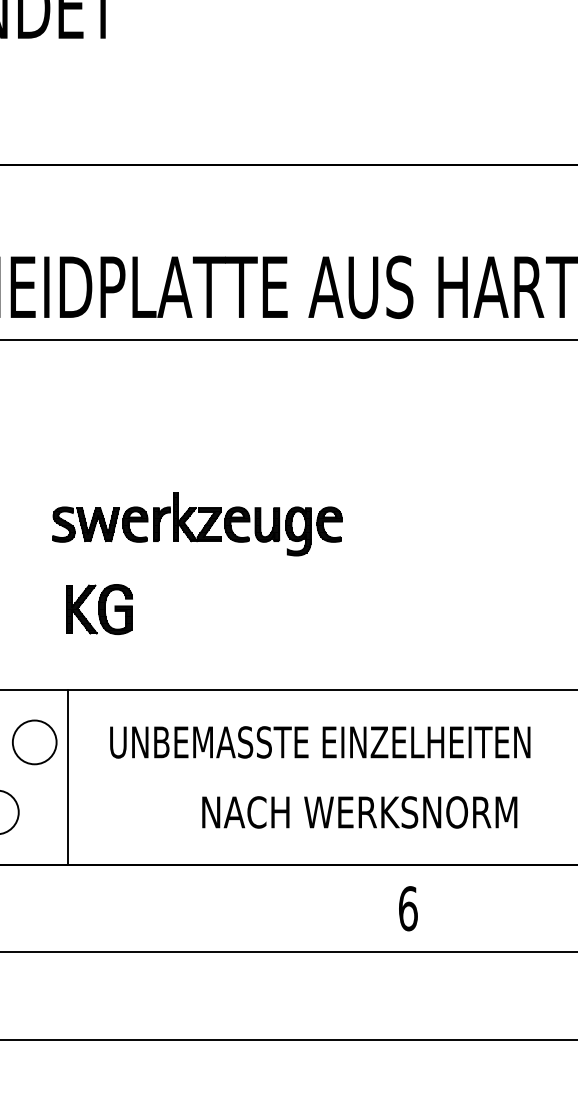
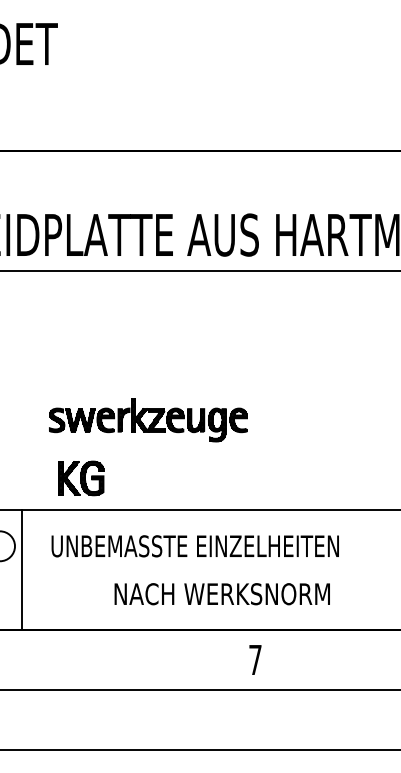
part: (197, 542) -> (148, 432), moved
text: (408, 907) -> (255, 659), 6 -> 7

